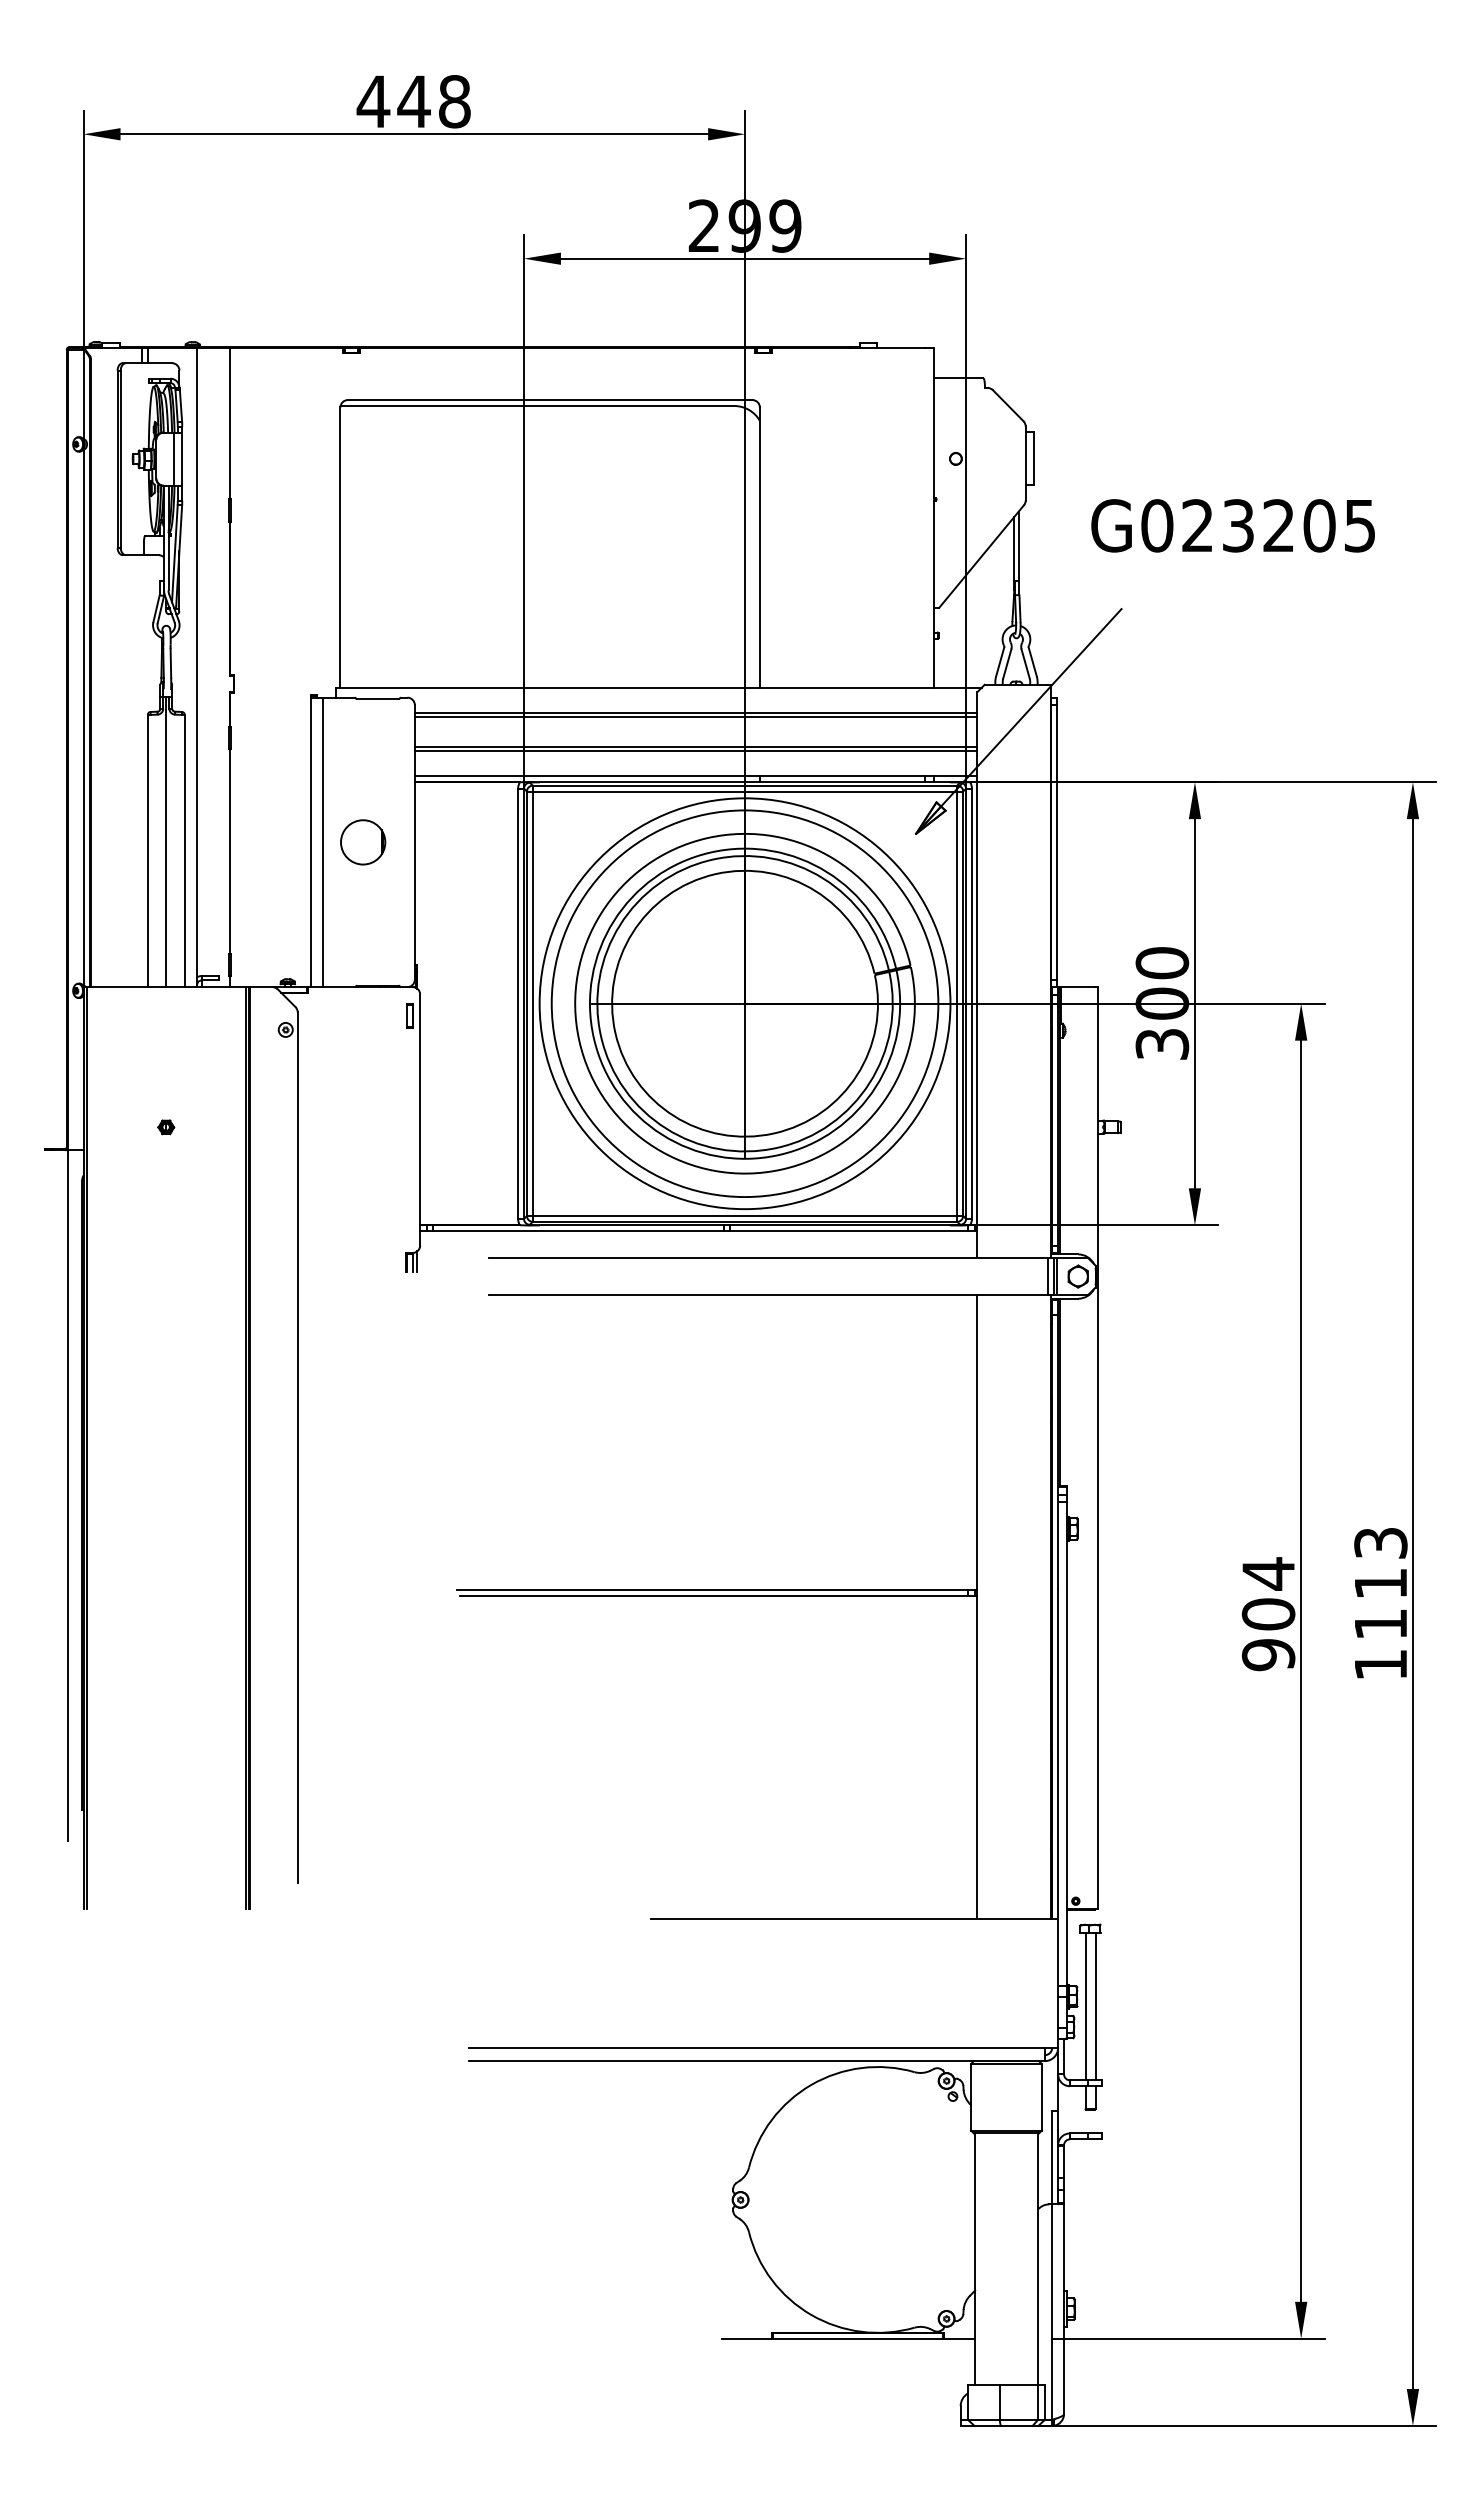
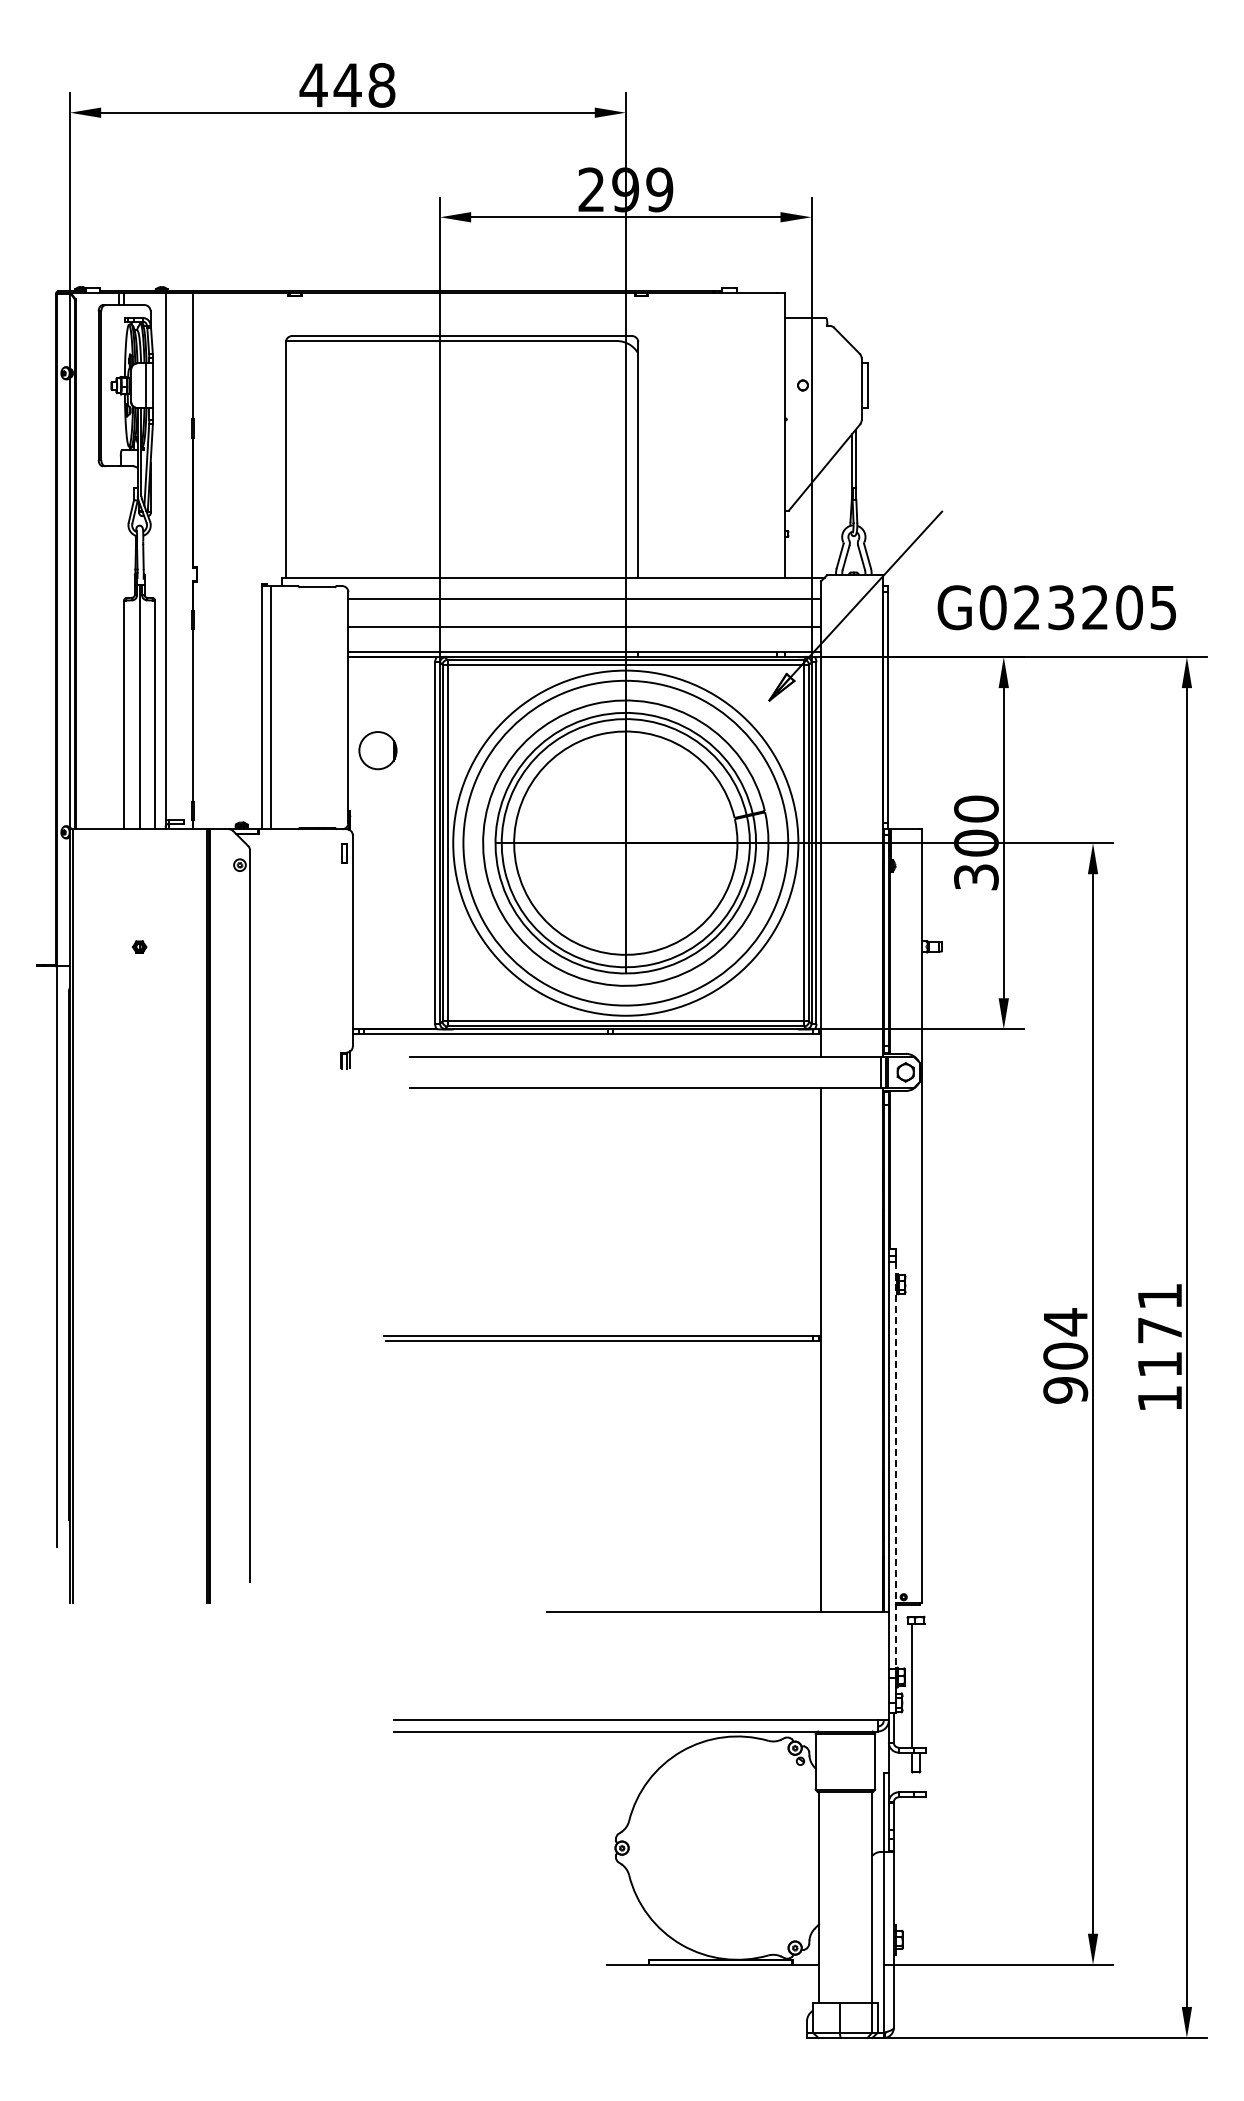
text: (1232, 525) -> (1056, 607), moved
line: (695, 717) -> (584, 602), removed
line: (695, 751) -> (584, 631), removed
part: (362, 842) -> (377, 750), moved
text: (1380, 1563) -> (1159, 1313), 1113 -> 1171
line: (1067, 1744) -> (896, 1465), solid -> dashed
line: (1095, 2006) -> (920, 1685), removed

